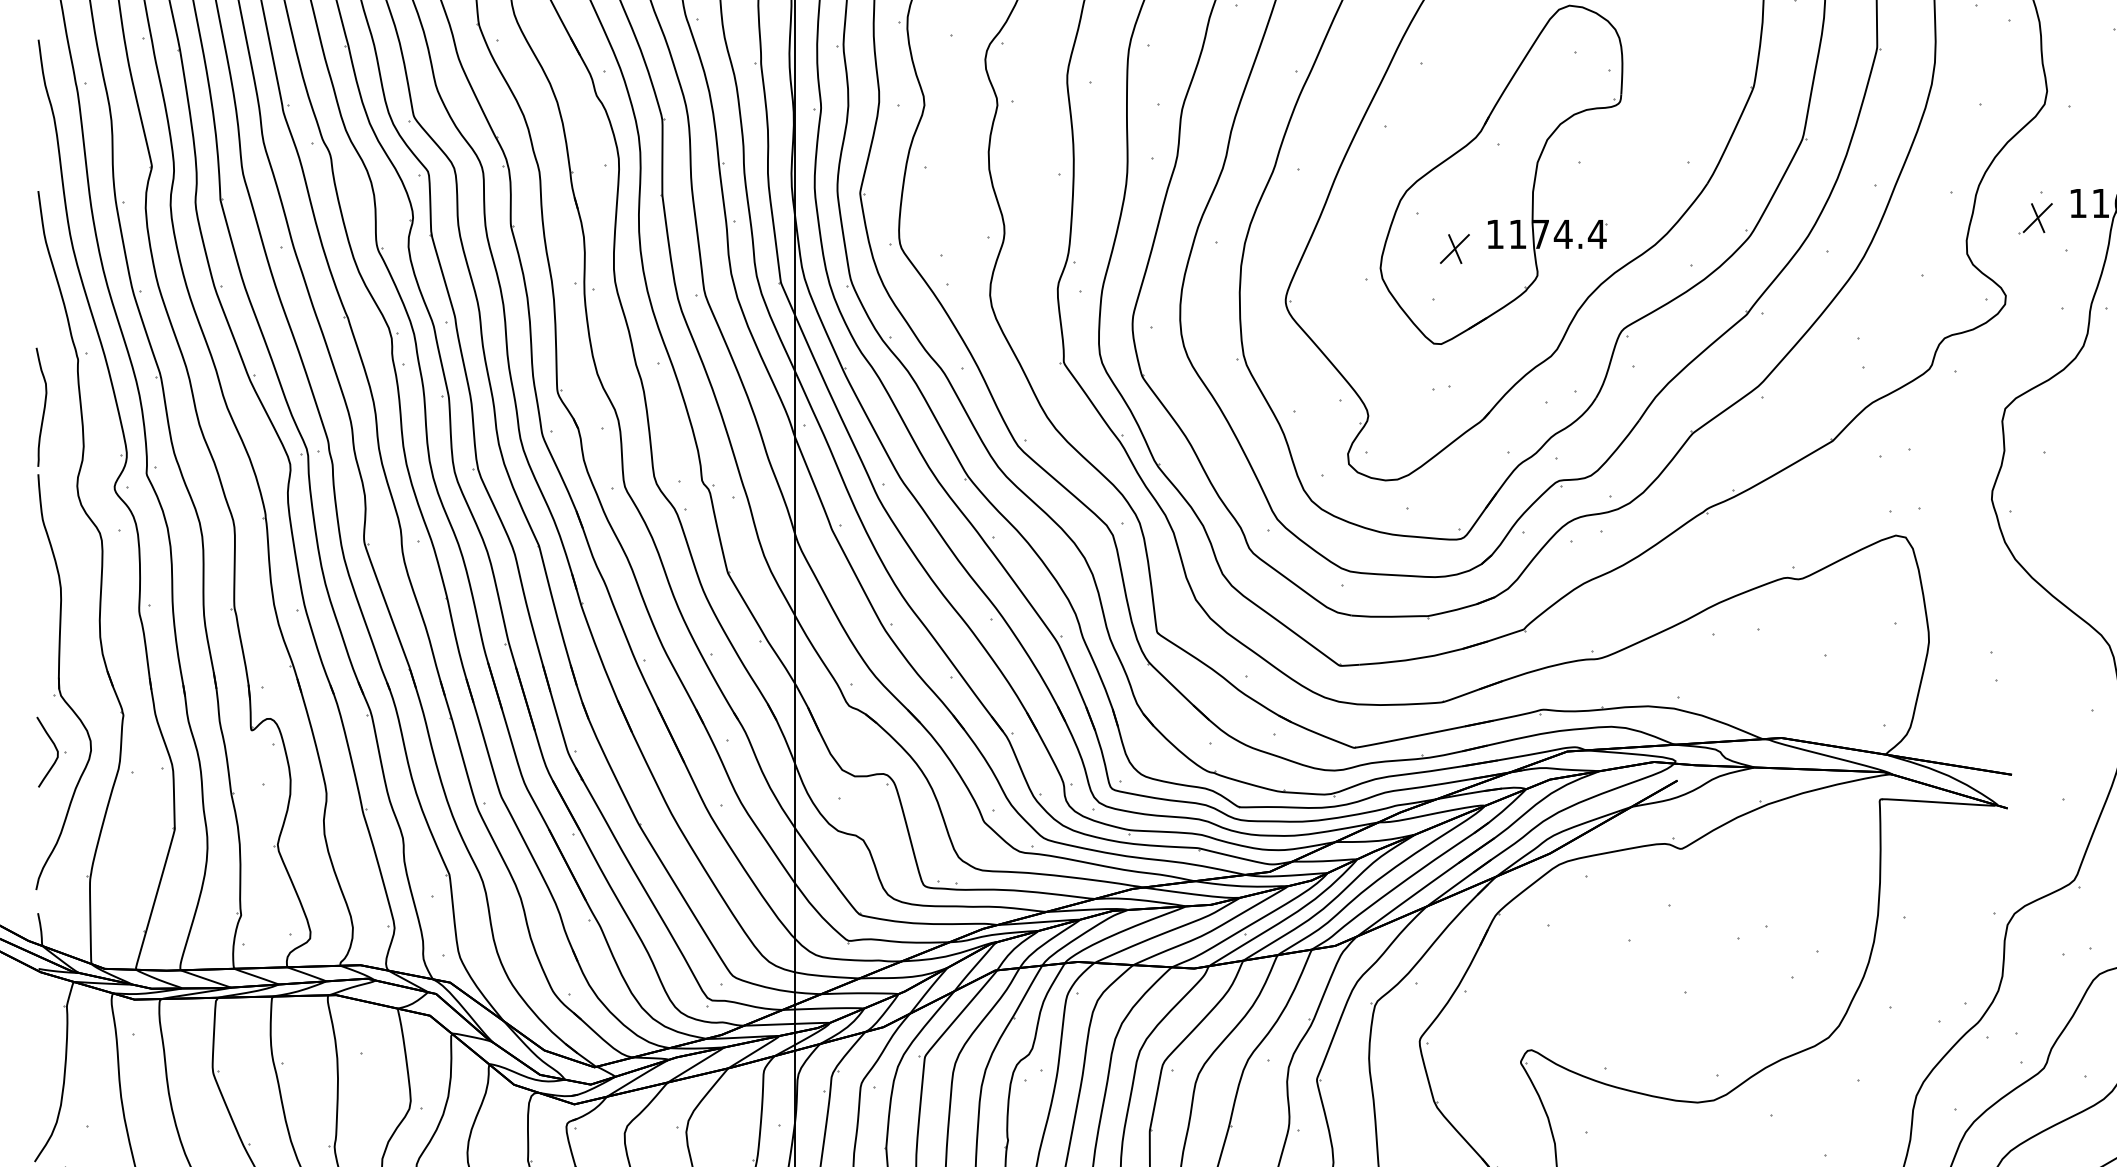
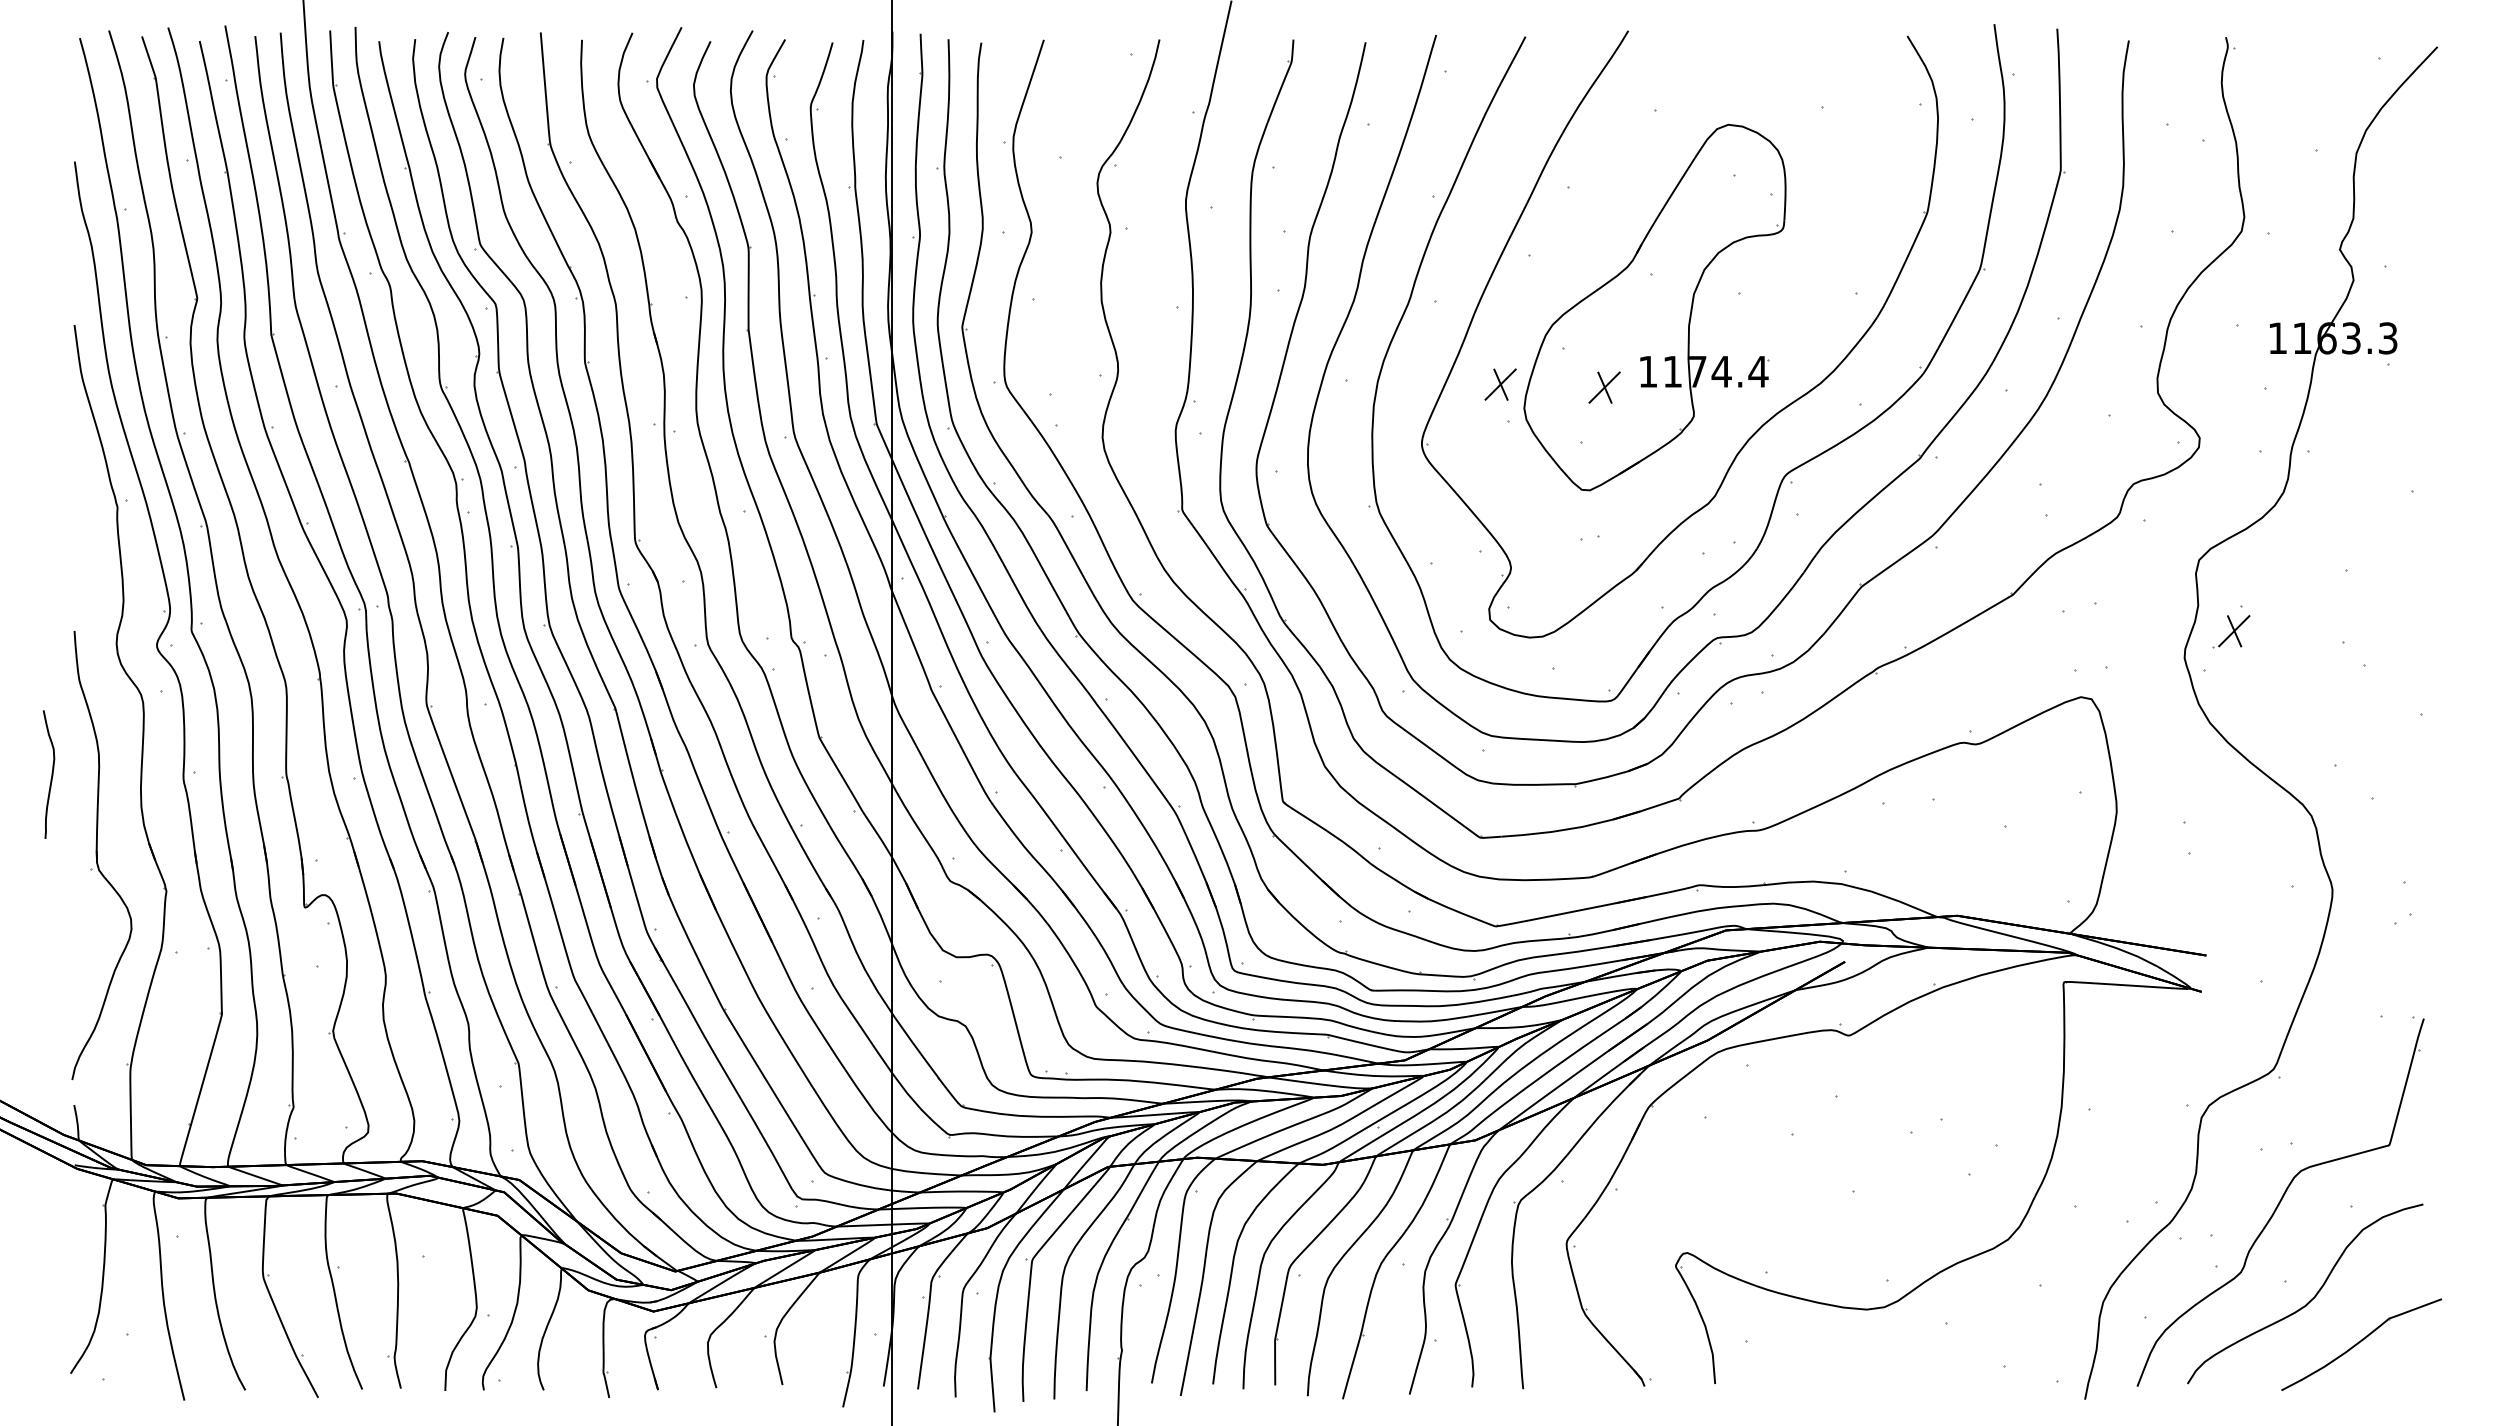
part: (2035, 218) -> (2231, 631), moved
part: (1358, 246) -> (1500, 384), added
curve: (43, 407) -> (51, 774), moved
part: (51, 752) -> (88, 931), removed

